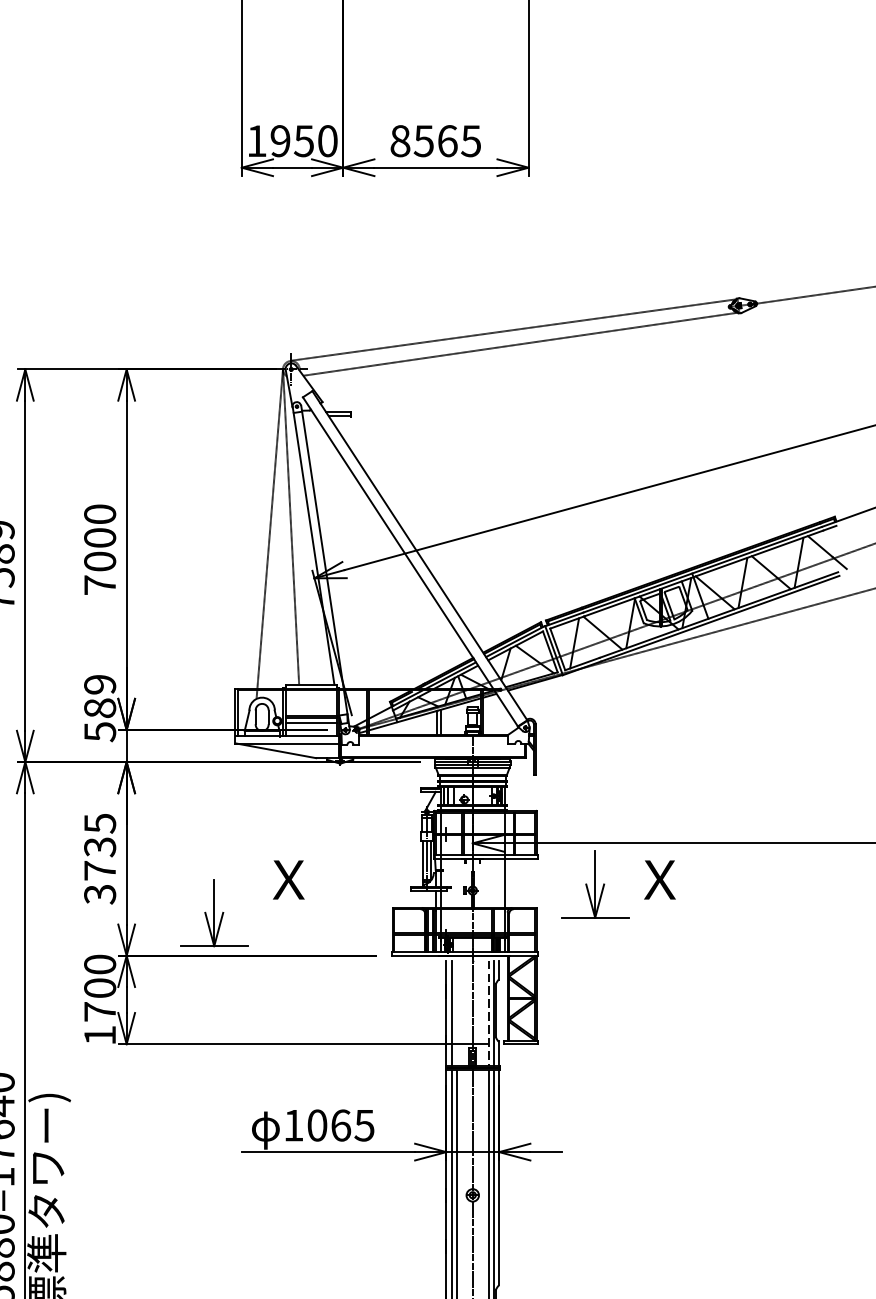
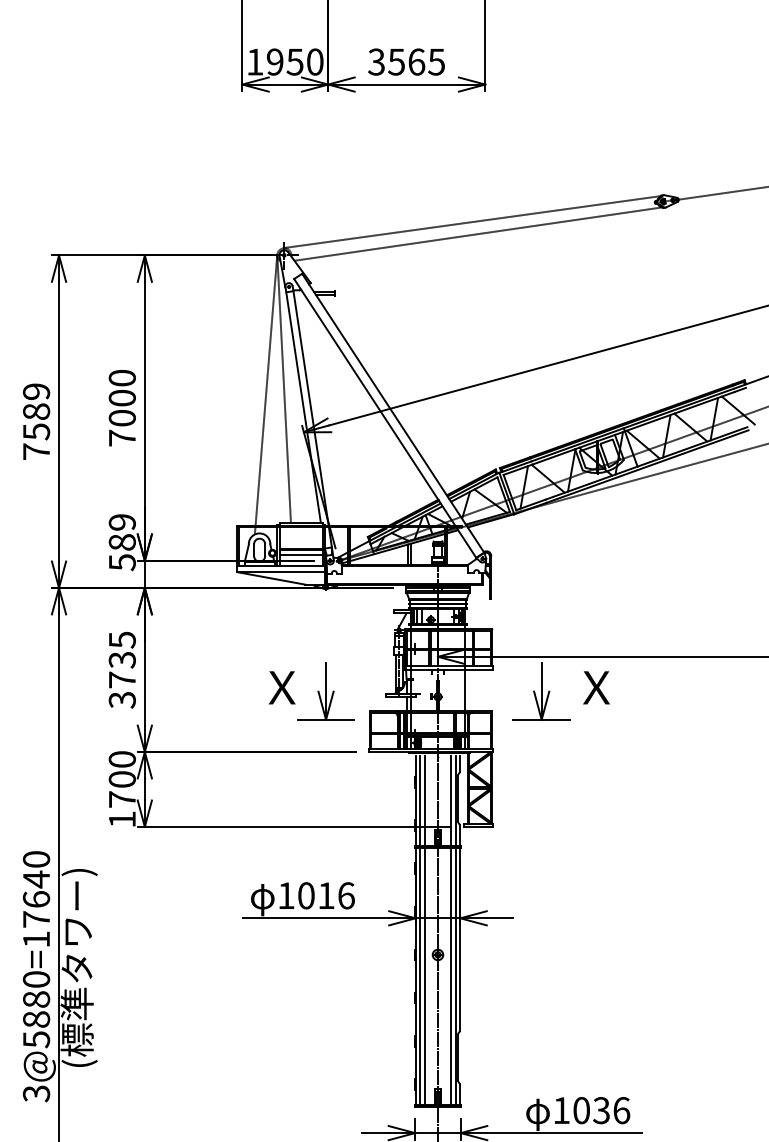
text: (400, 140) -> (376, 61), 8565 -> 3565
part: (213, 912) -> (325, 691), moved
line: (456, 1013) -> (424, 800), added
line: (488, 1014) -> (451, 801), dashed -> solid
text: (352, 1125) -> (336, 895), 1065 -> 1016

